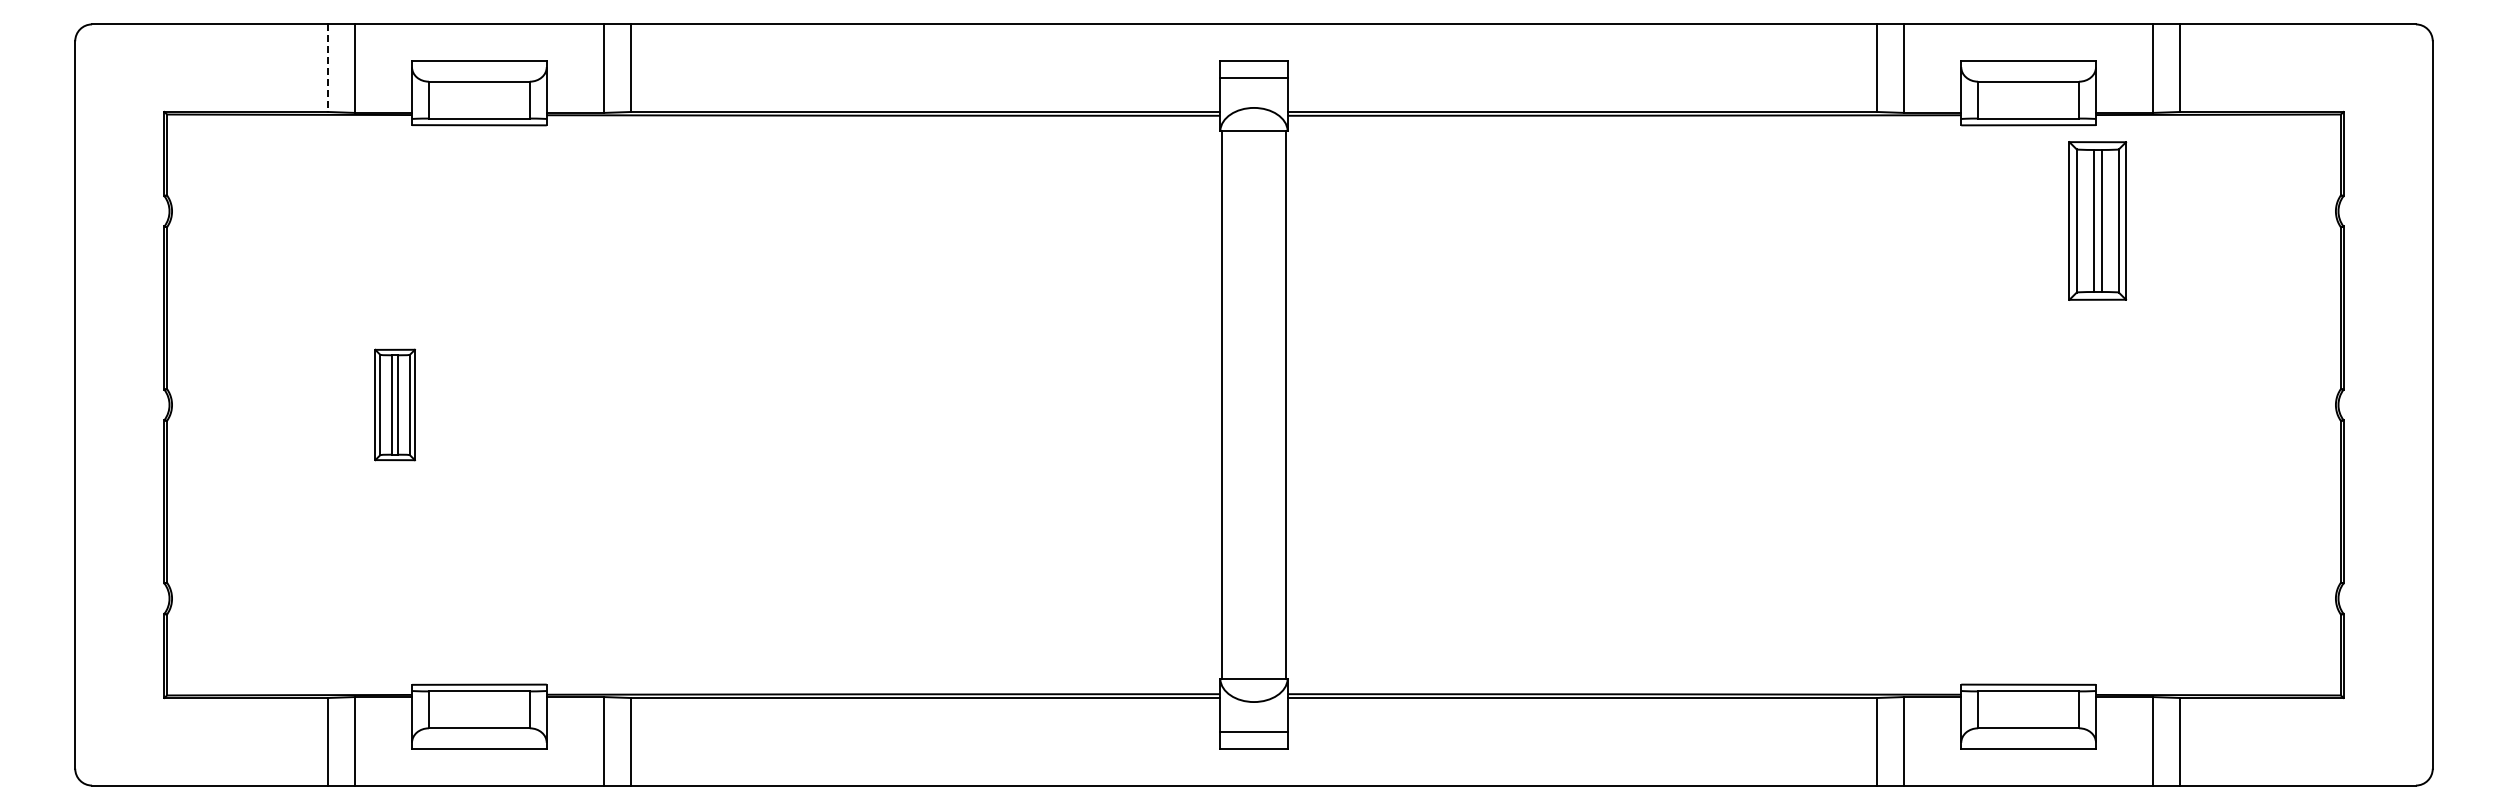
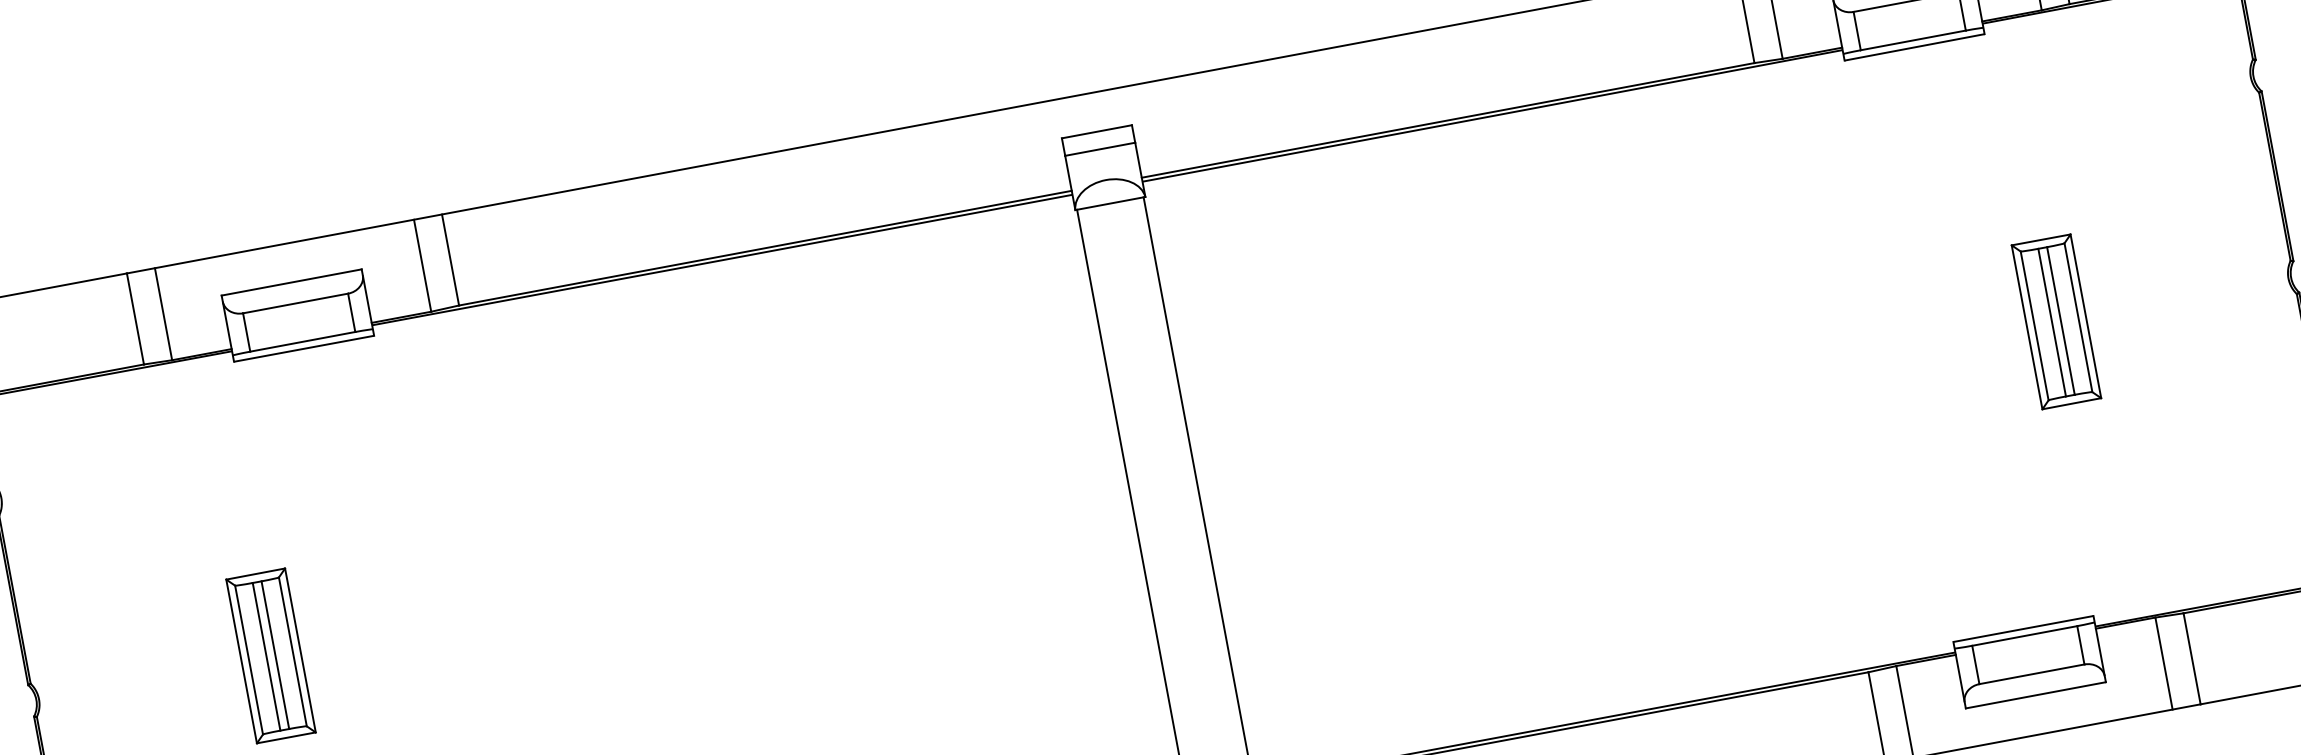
line: (327, 68) -> (135, 319), dashed -> solid
part: (2097, 220) -> (2056, 321), moved
part: (394, 404) -> (270, 655), size x1.43

